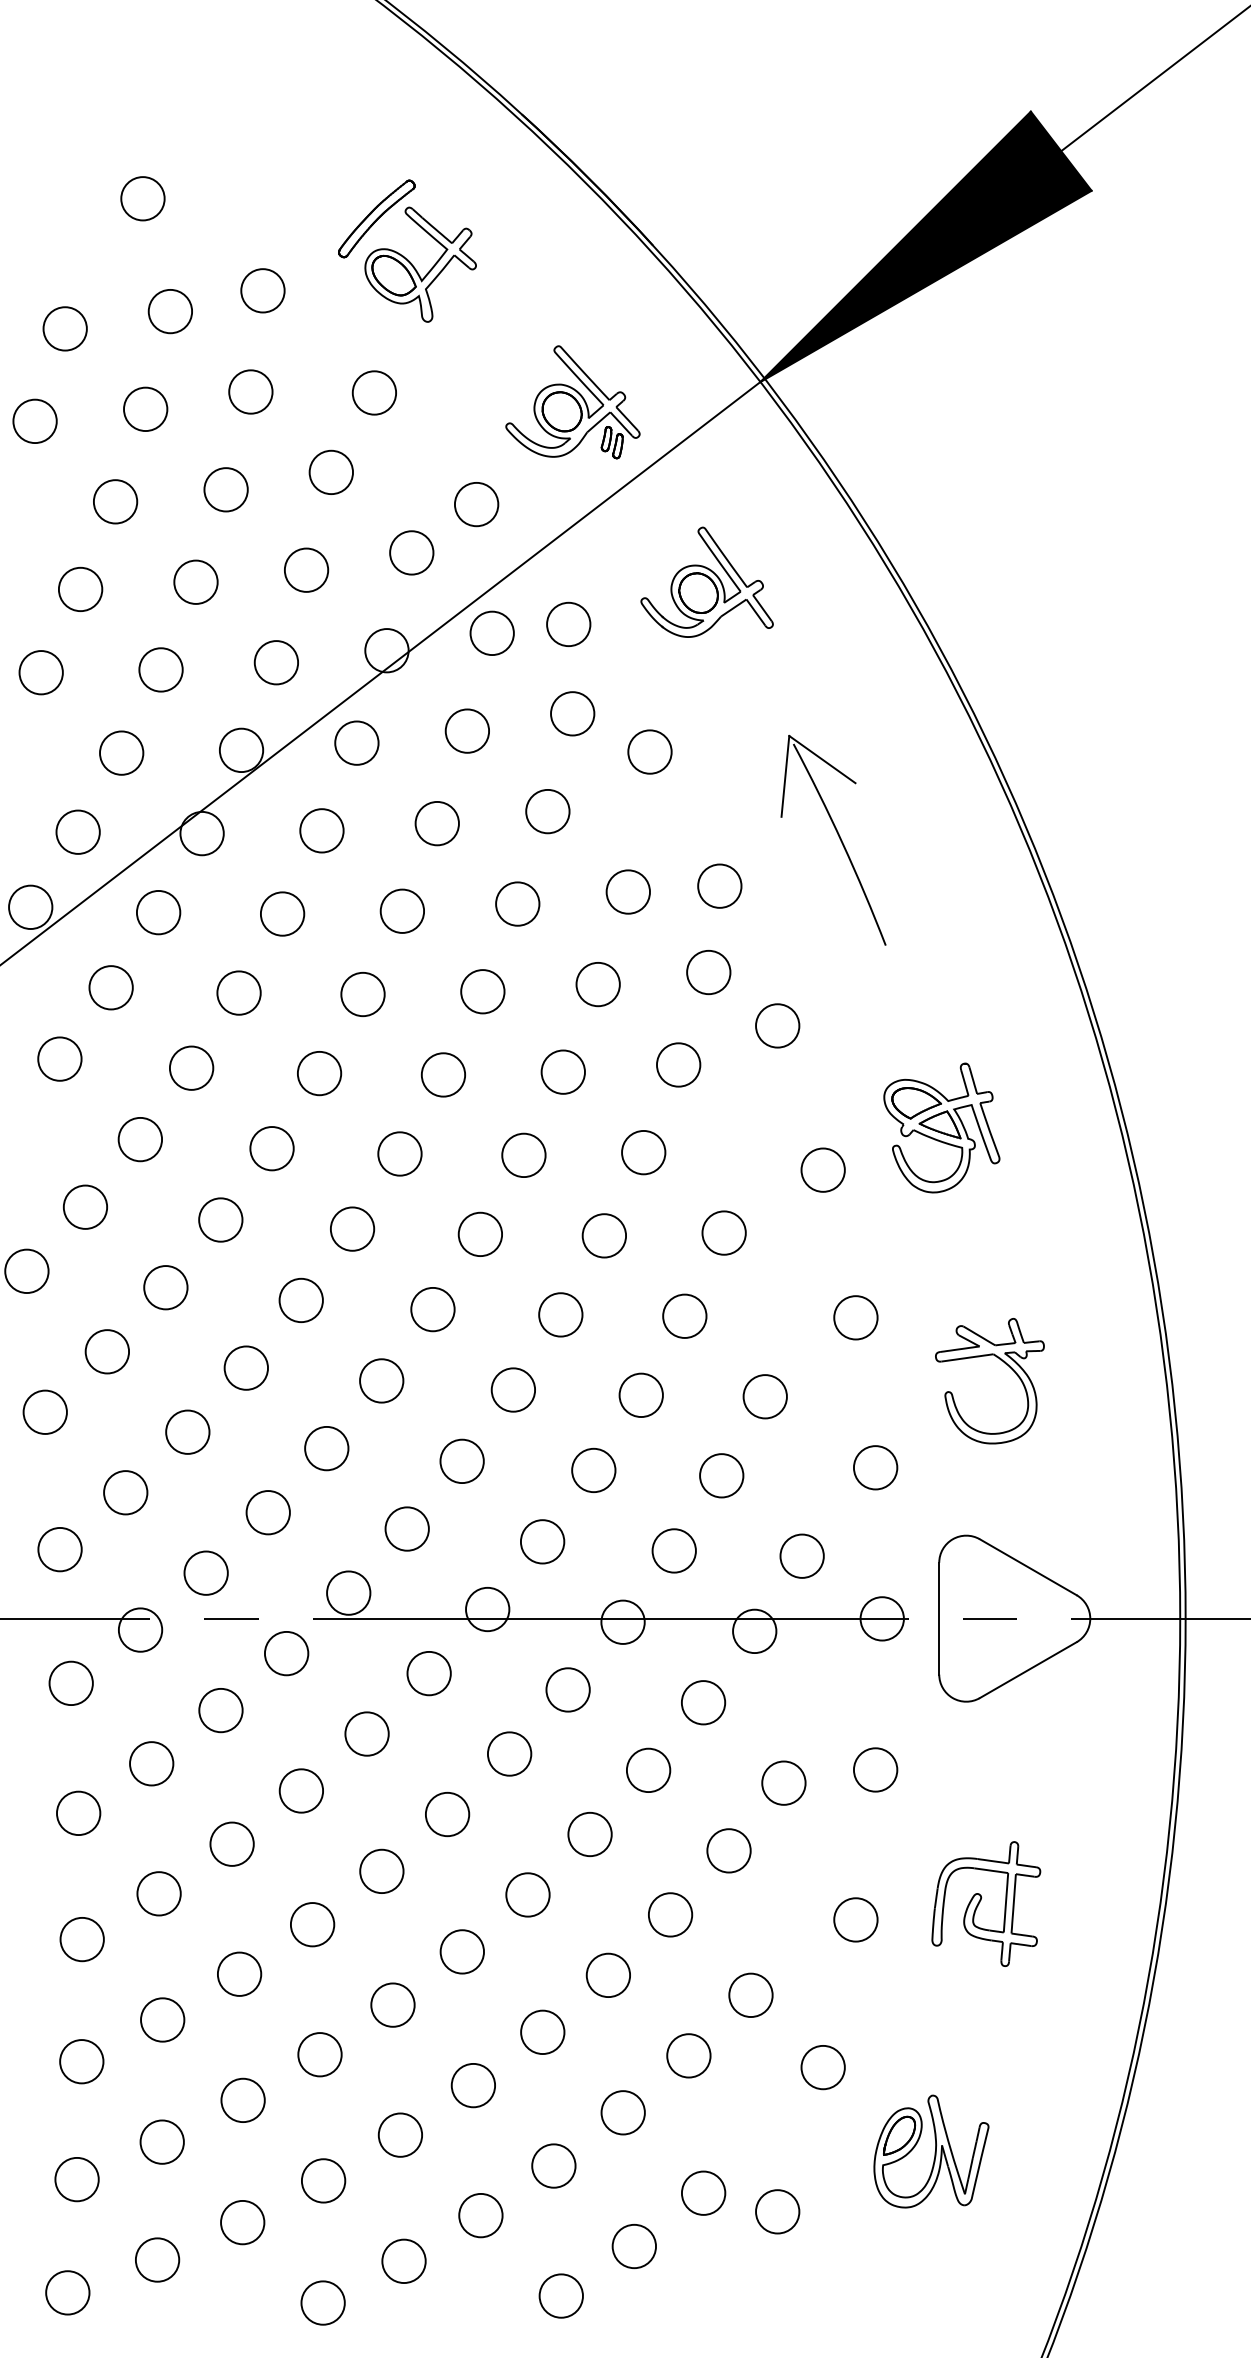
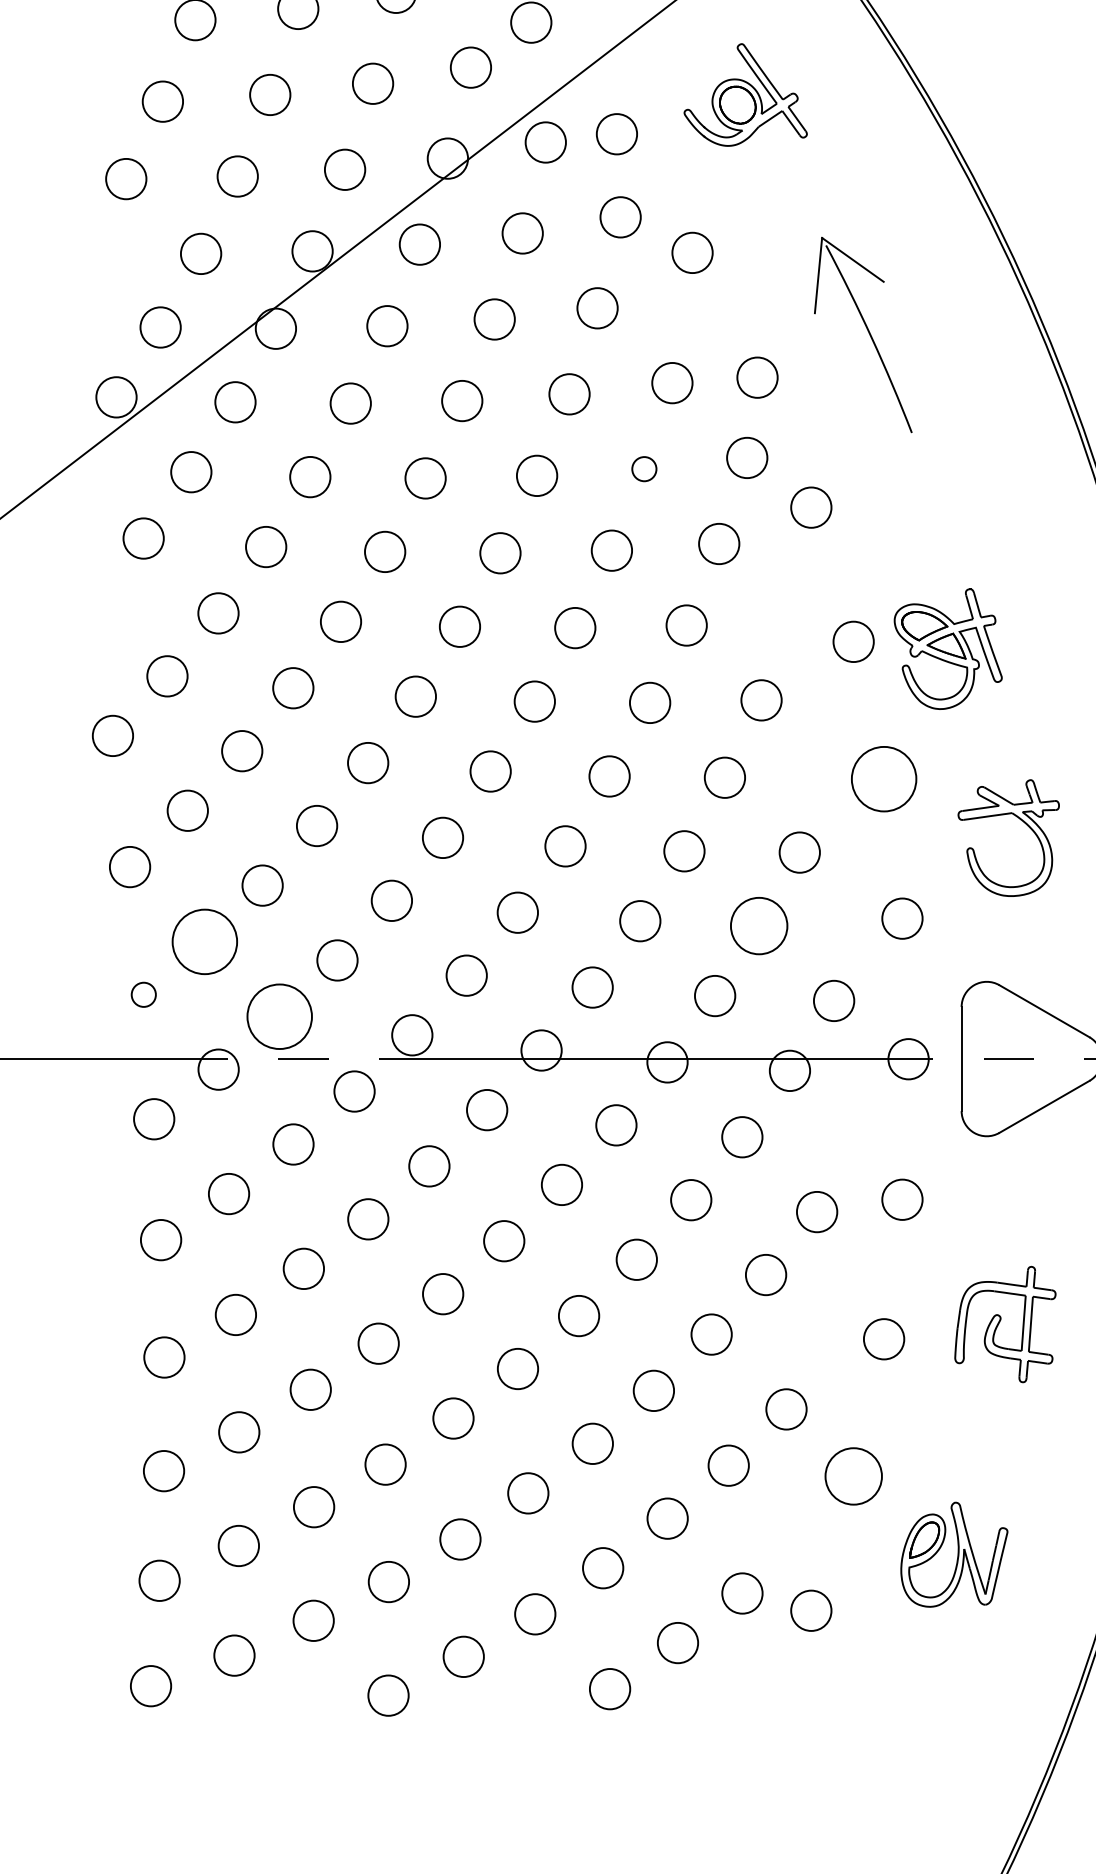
circle: (597, 984) -> (643, 469), size x0.6
part: (941, 1127) -> (947, 648), moved
circle: (855, 1317) -> (883, 778), size x1.6
circle: (721, 1475) -> (759, 925), size x1.4
circle: (125, 1492) -> (204, 941), size x1.6
circle: (59, 1549) -> (143, 994), size x0.6
circle: (205, 1572) -> (279, 1016), size x1.6
circle: (822, 2067) -> (853, 1476), size x1.4

